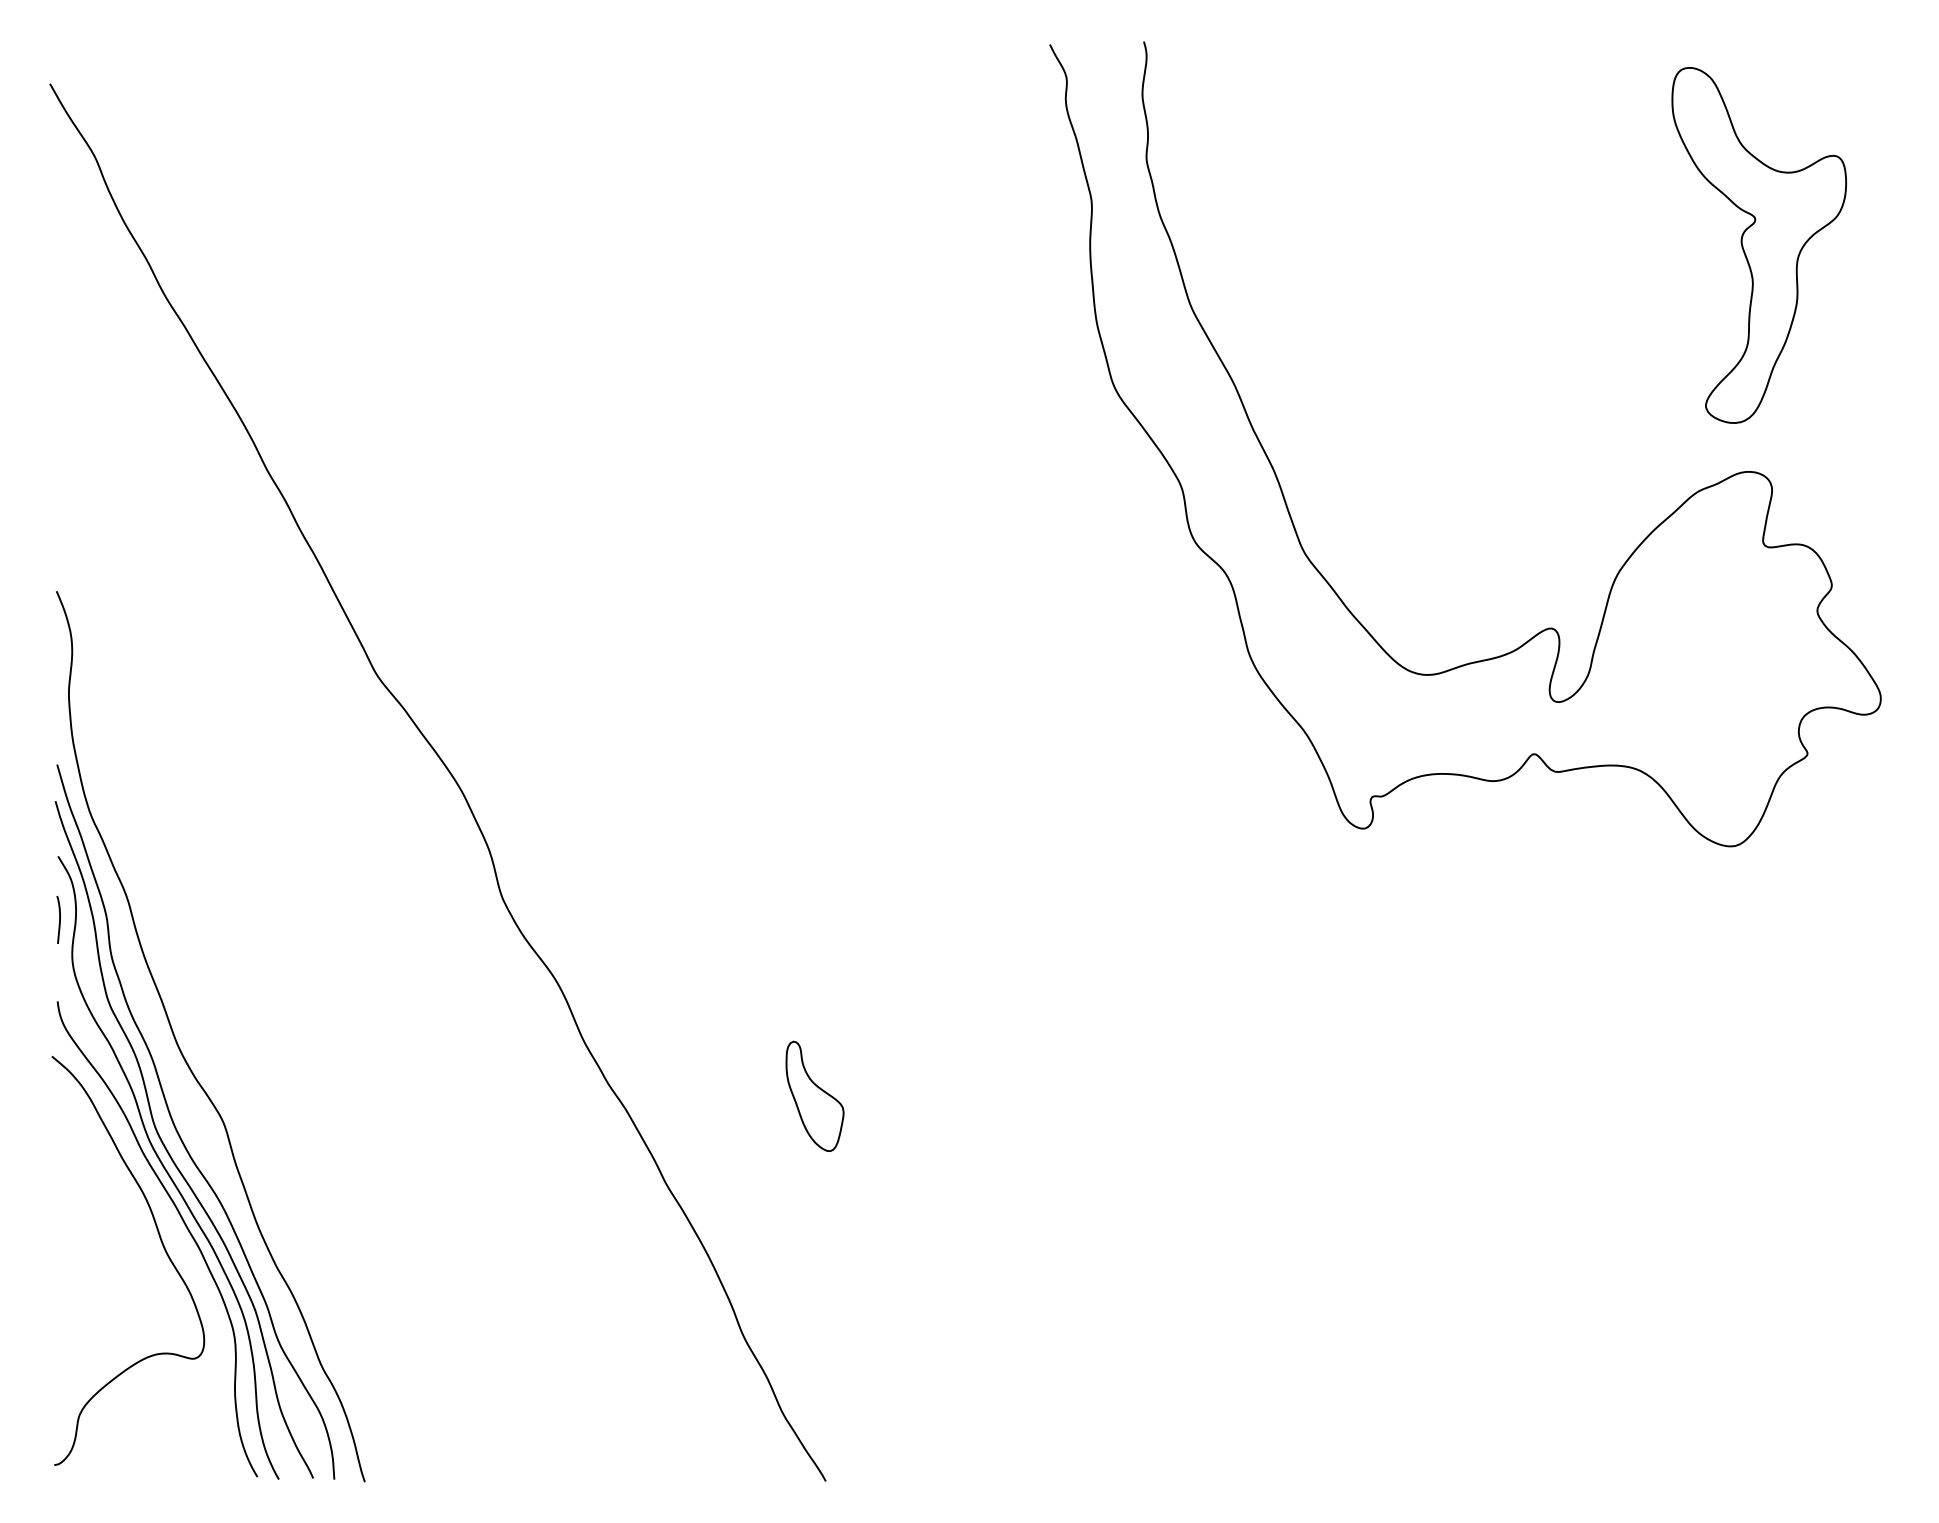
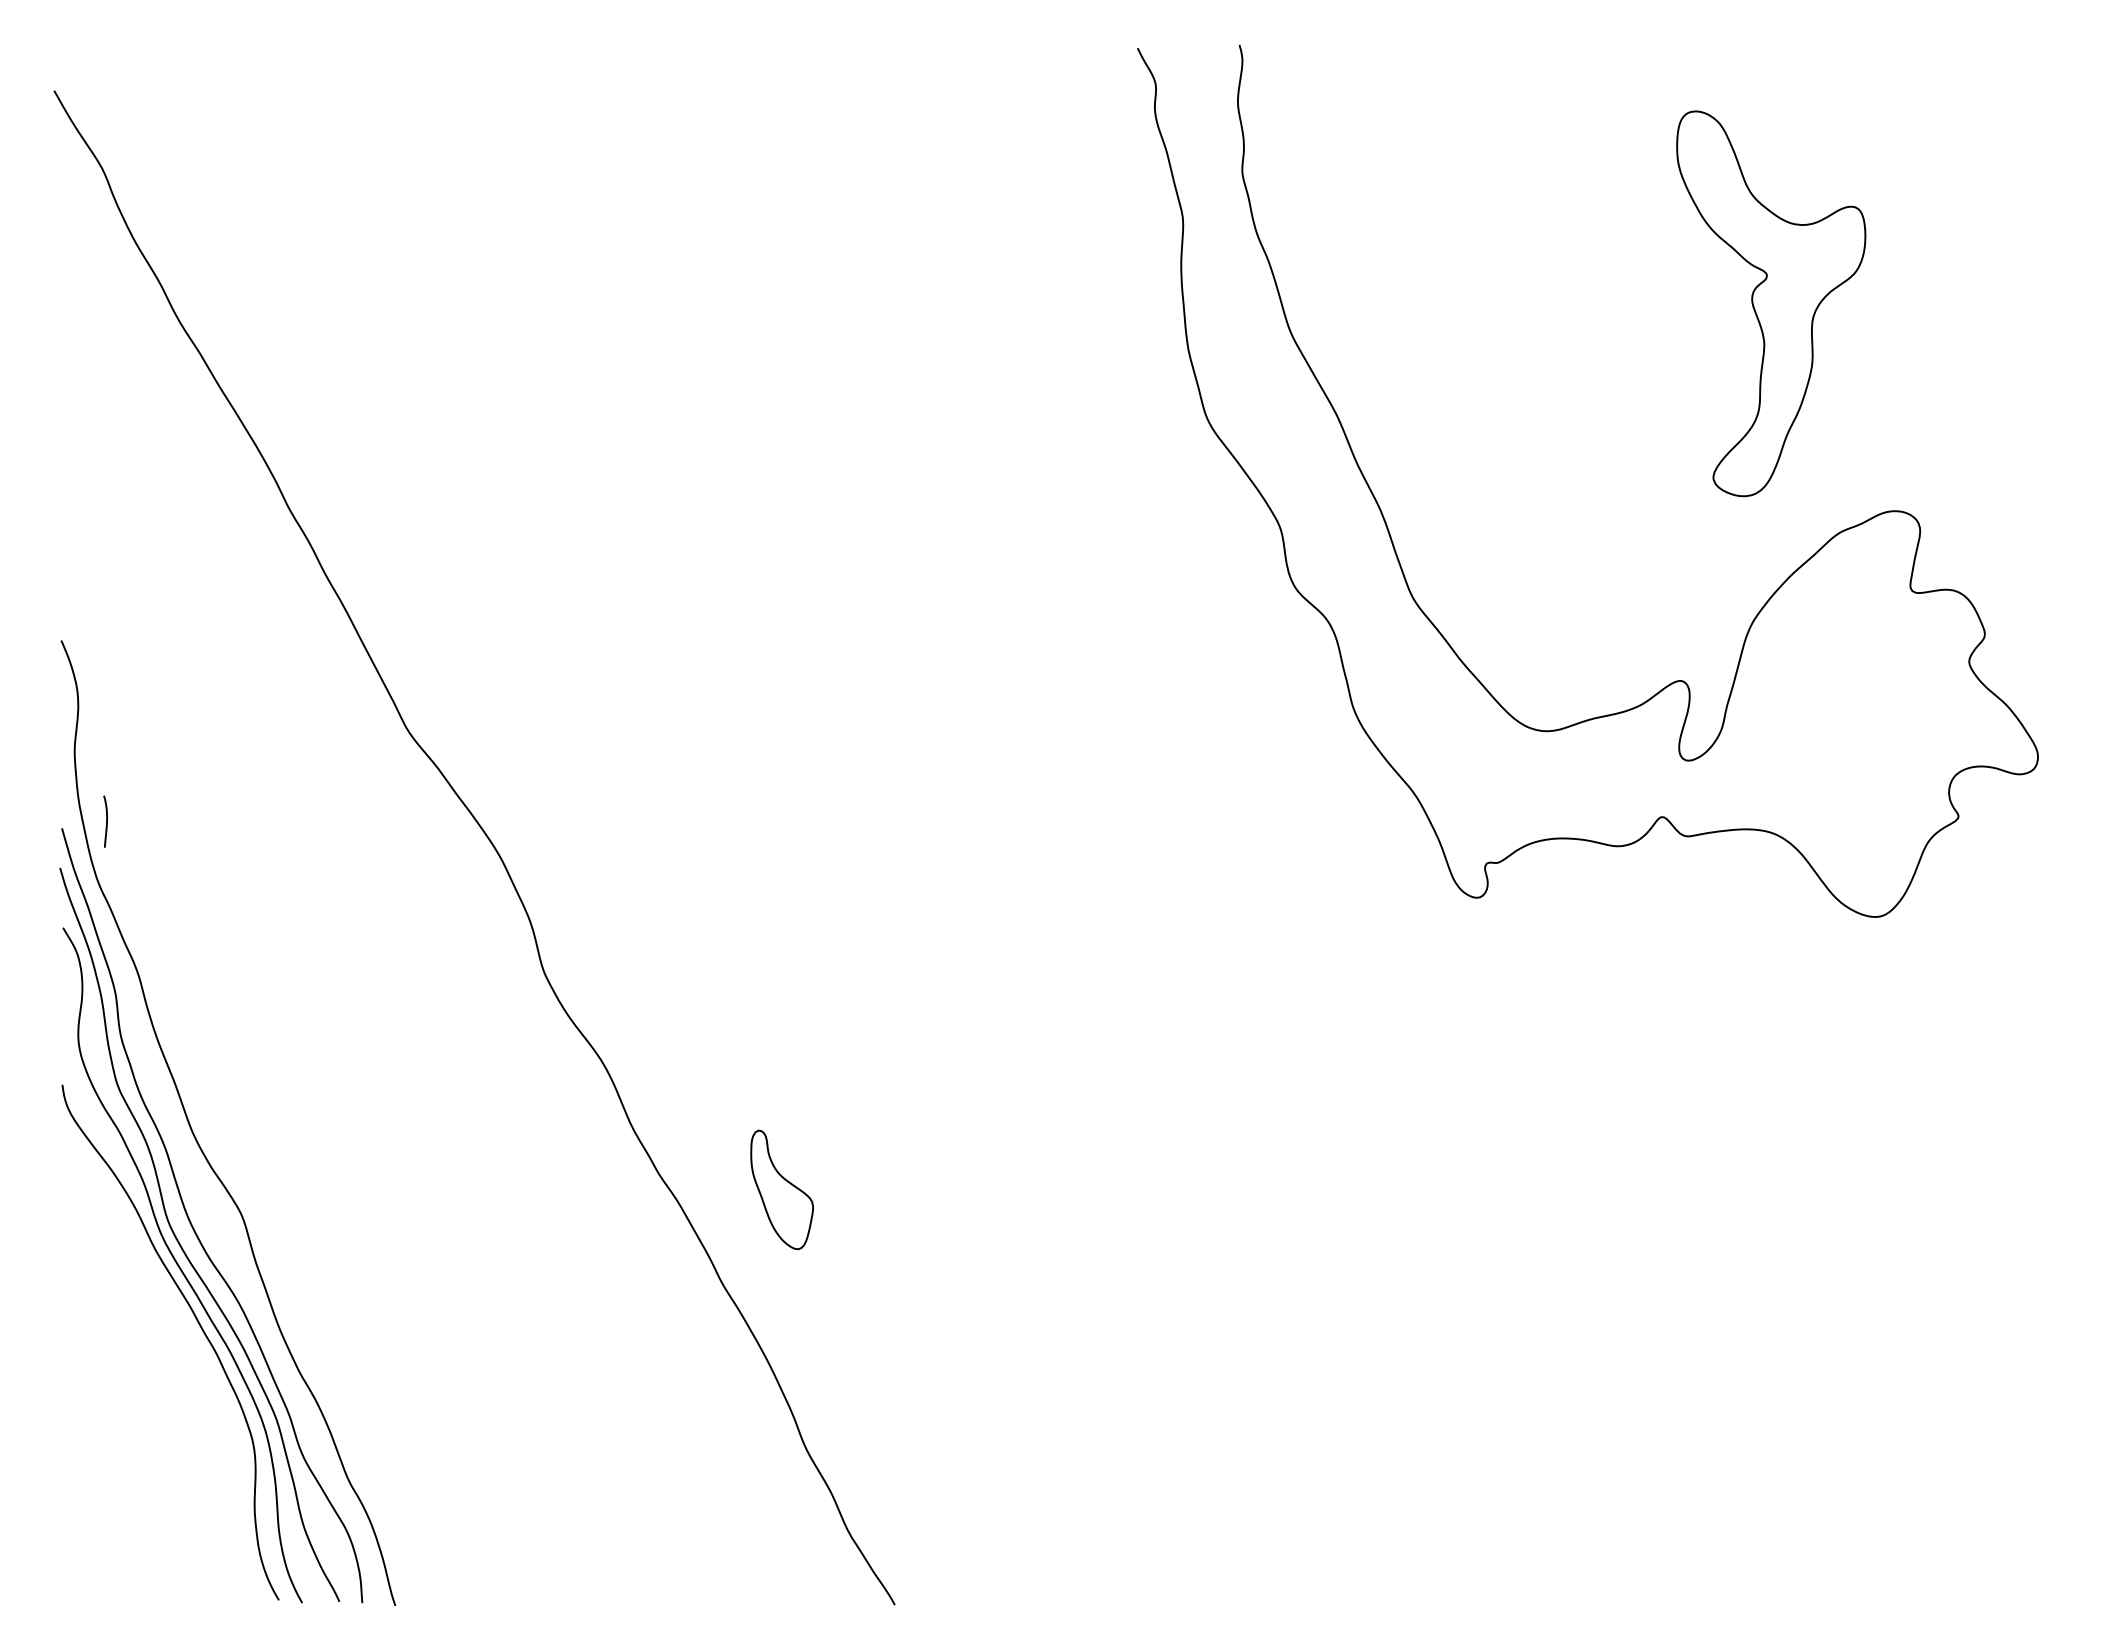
part: (1759, 245) -> (1771, 303), moved
curve: (59, 919) -> (106, 821), moved
part: (814, 1096) -> (781, 1189), moved
curve: (162, 1247) -> (176, 1351), removed

